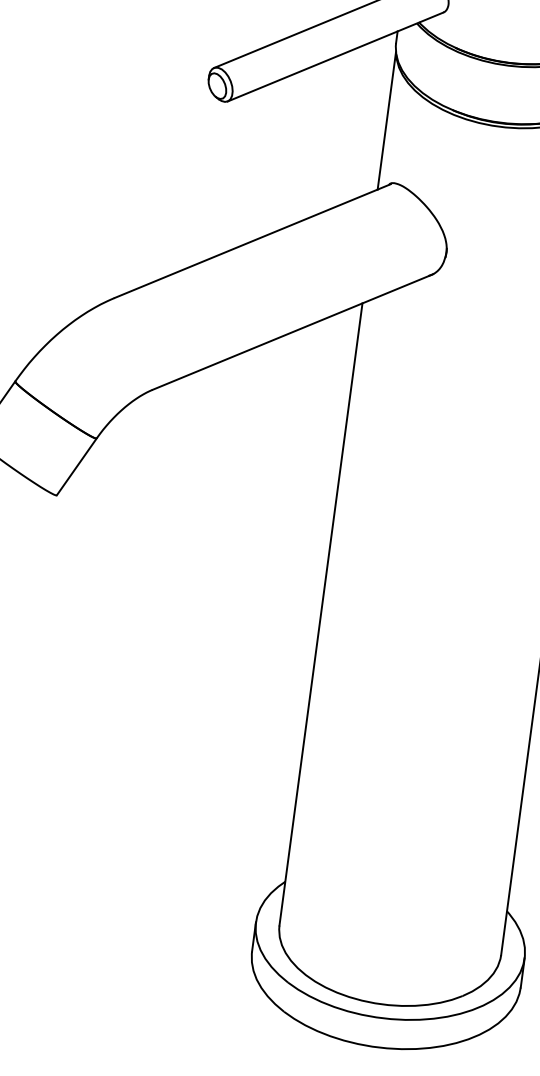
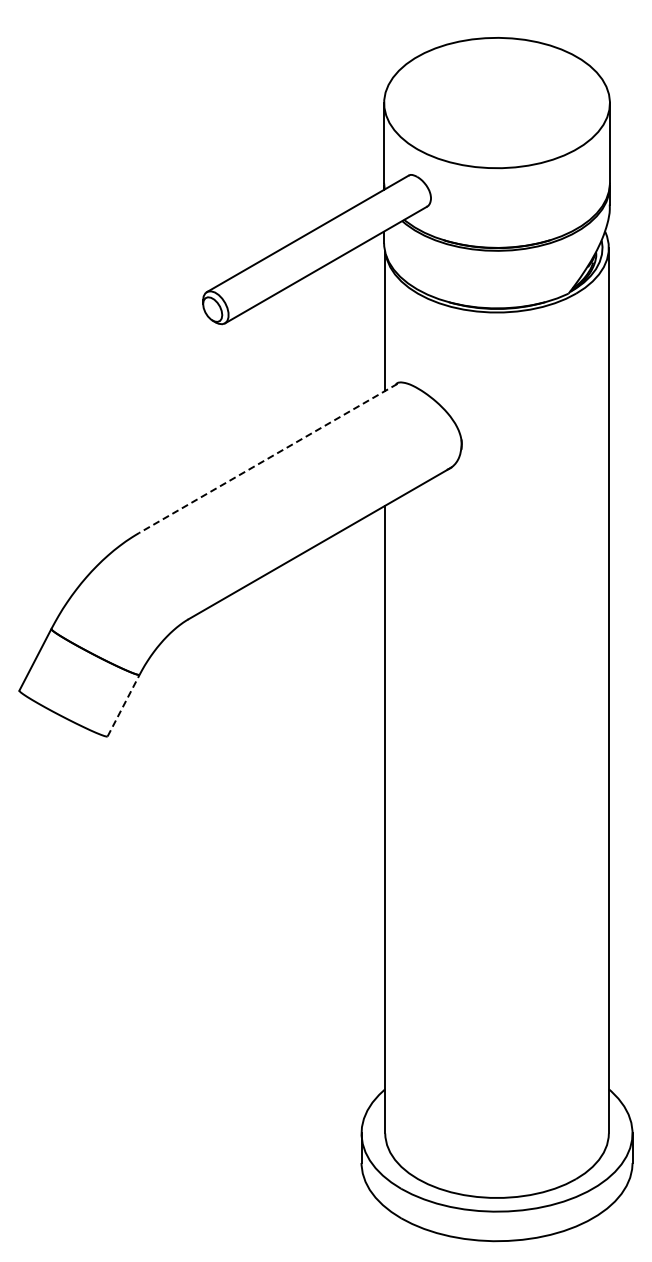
line: (252, 240) -> (267, 458), solid -> dashed
line: (76, 466) -> (123, 705), solid -> dashed

